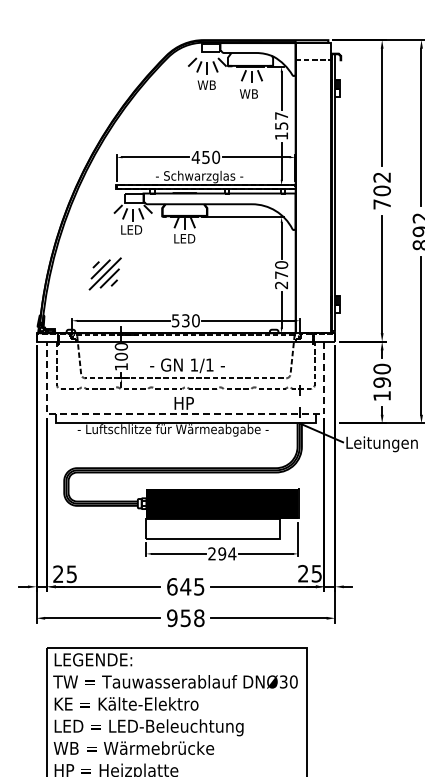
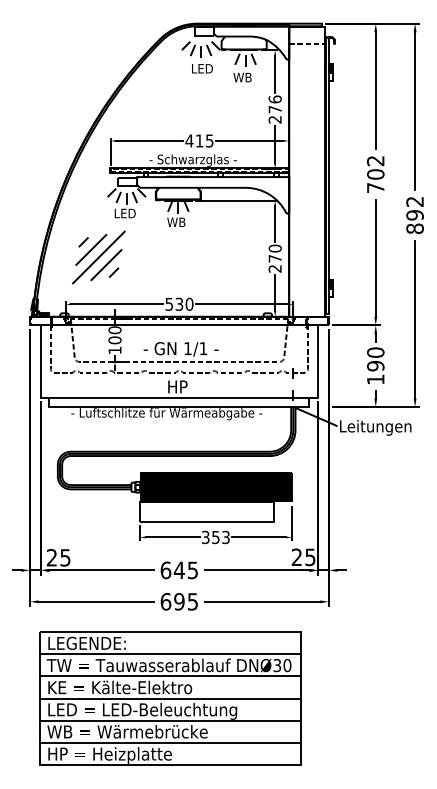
text: (207, 84) -> (201, 68), WB -> LED
text: (280, 125) -> (274, 109), 157 -> 276
text: (210, 156) -> (204, 140), 450 -> 415
text: (183, 237) -> (177, 221), LED -> WB
part: (104, 273) -> (98, 257), size x1.67
line: (185, 413) -> (179, 397), dashed -> solid
text: (222, 553) -> (216, 537), 294 -> 353
text: (185, 617) -> (179, 601), 958 -> 695
line: (176, 670) -> (170, 654), added
line: (176, 692) -> (170, 676), added
line: (176, 714) -> (170, 698), added
line: (176, 736) -> (170, 720), added
line: (176, 759) -> (170, 743), added

